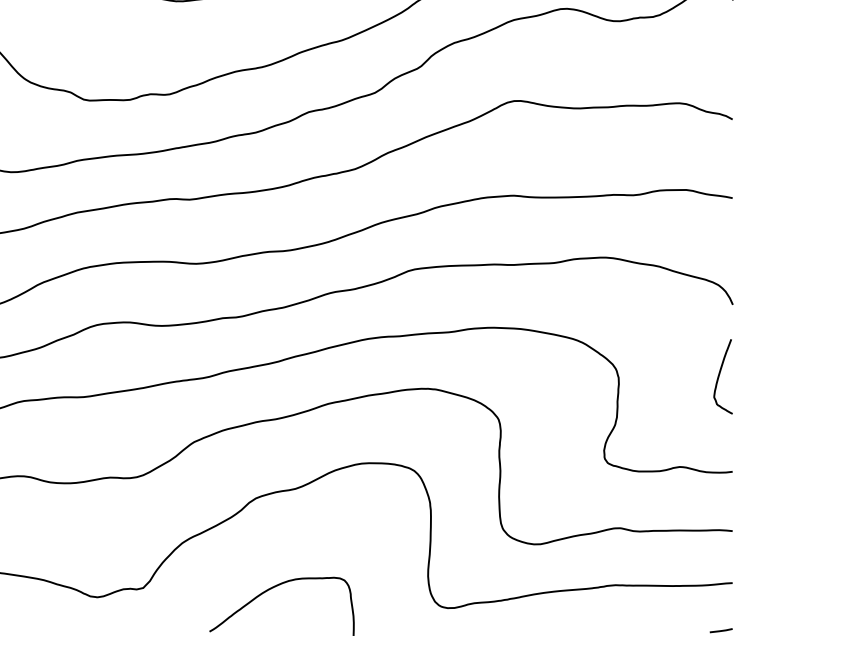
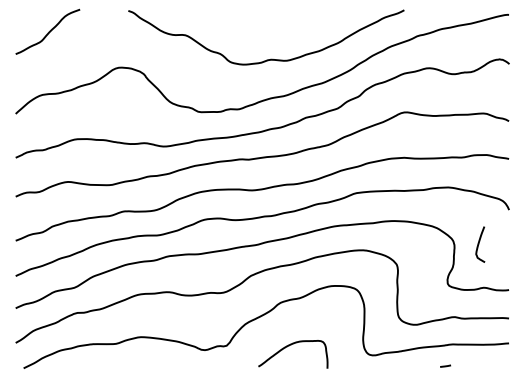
curve: (721, 376) -> (479, 244), moved
line: (721, 629) -> (445, 365), moved

